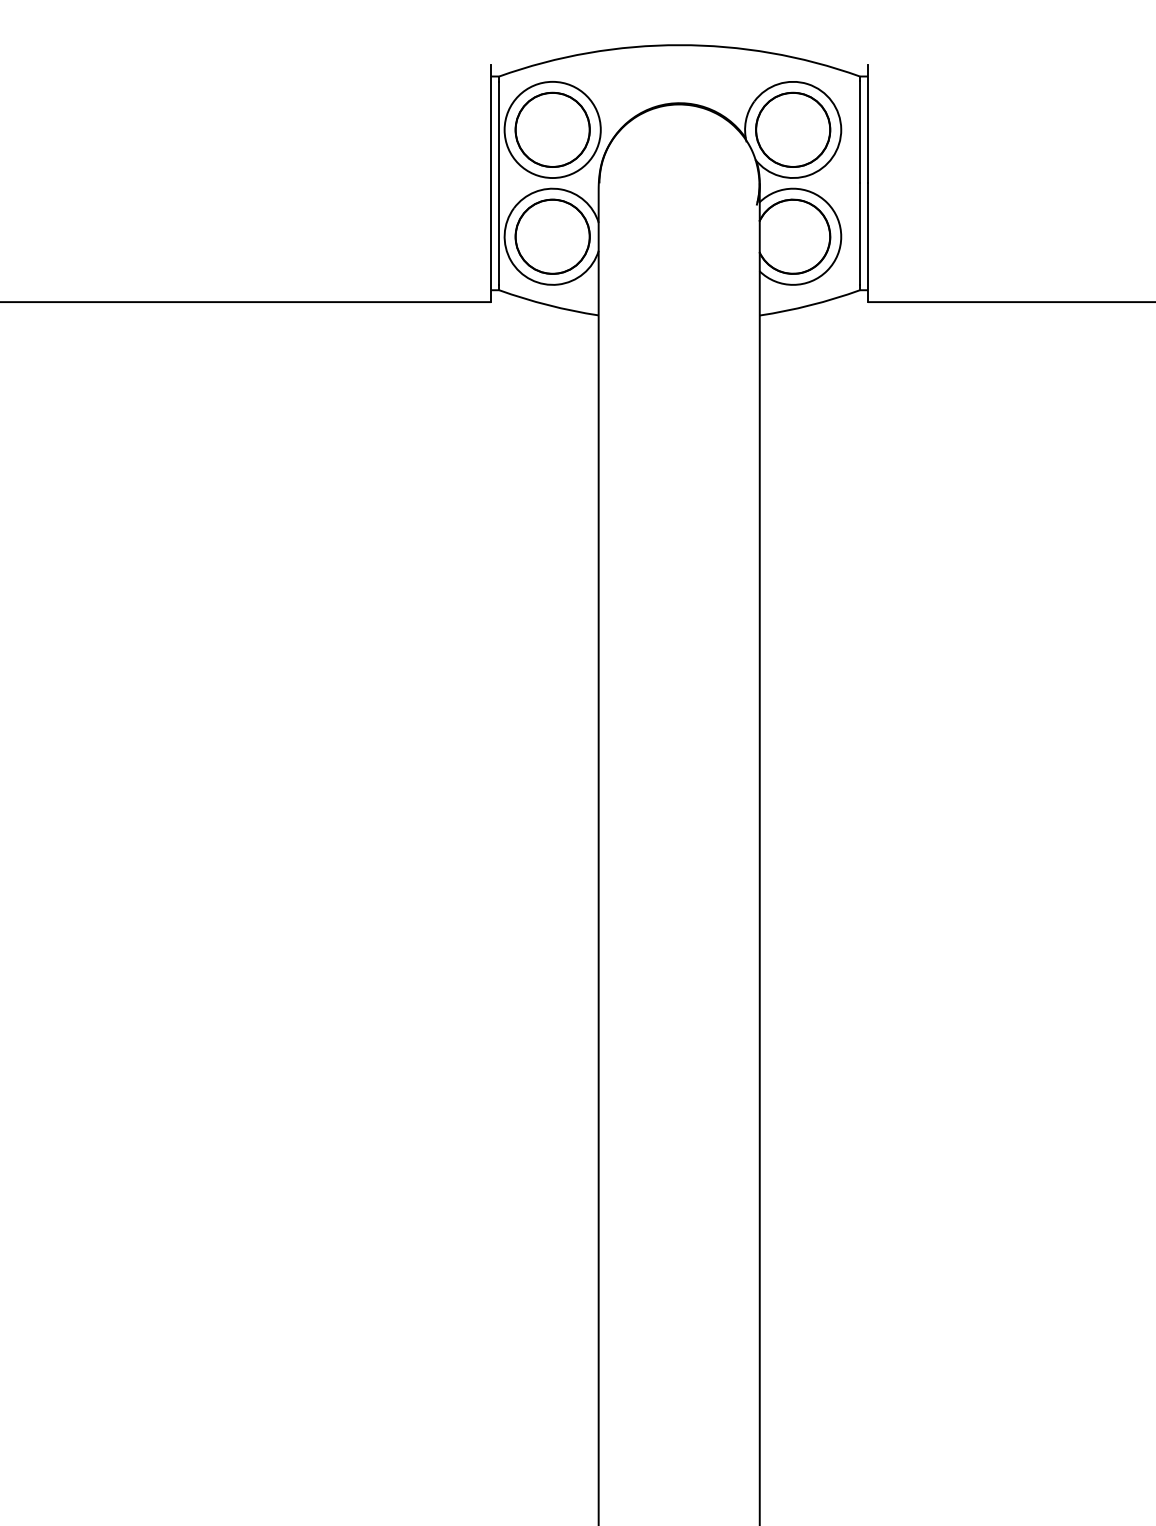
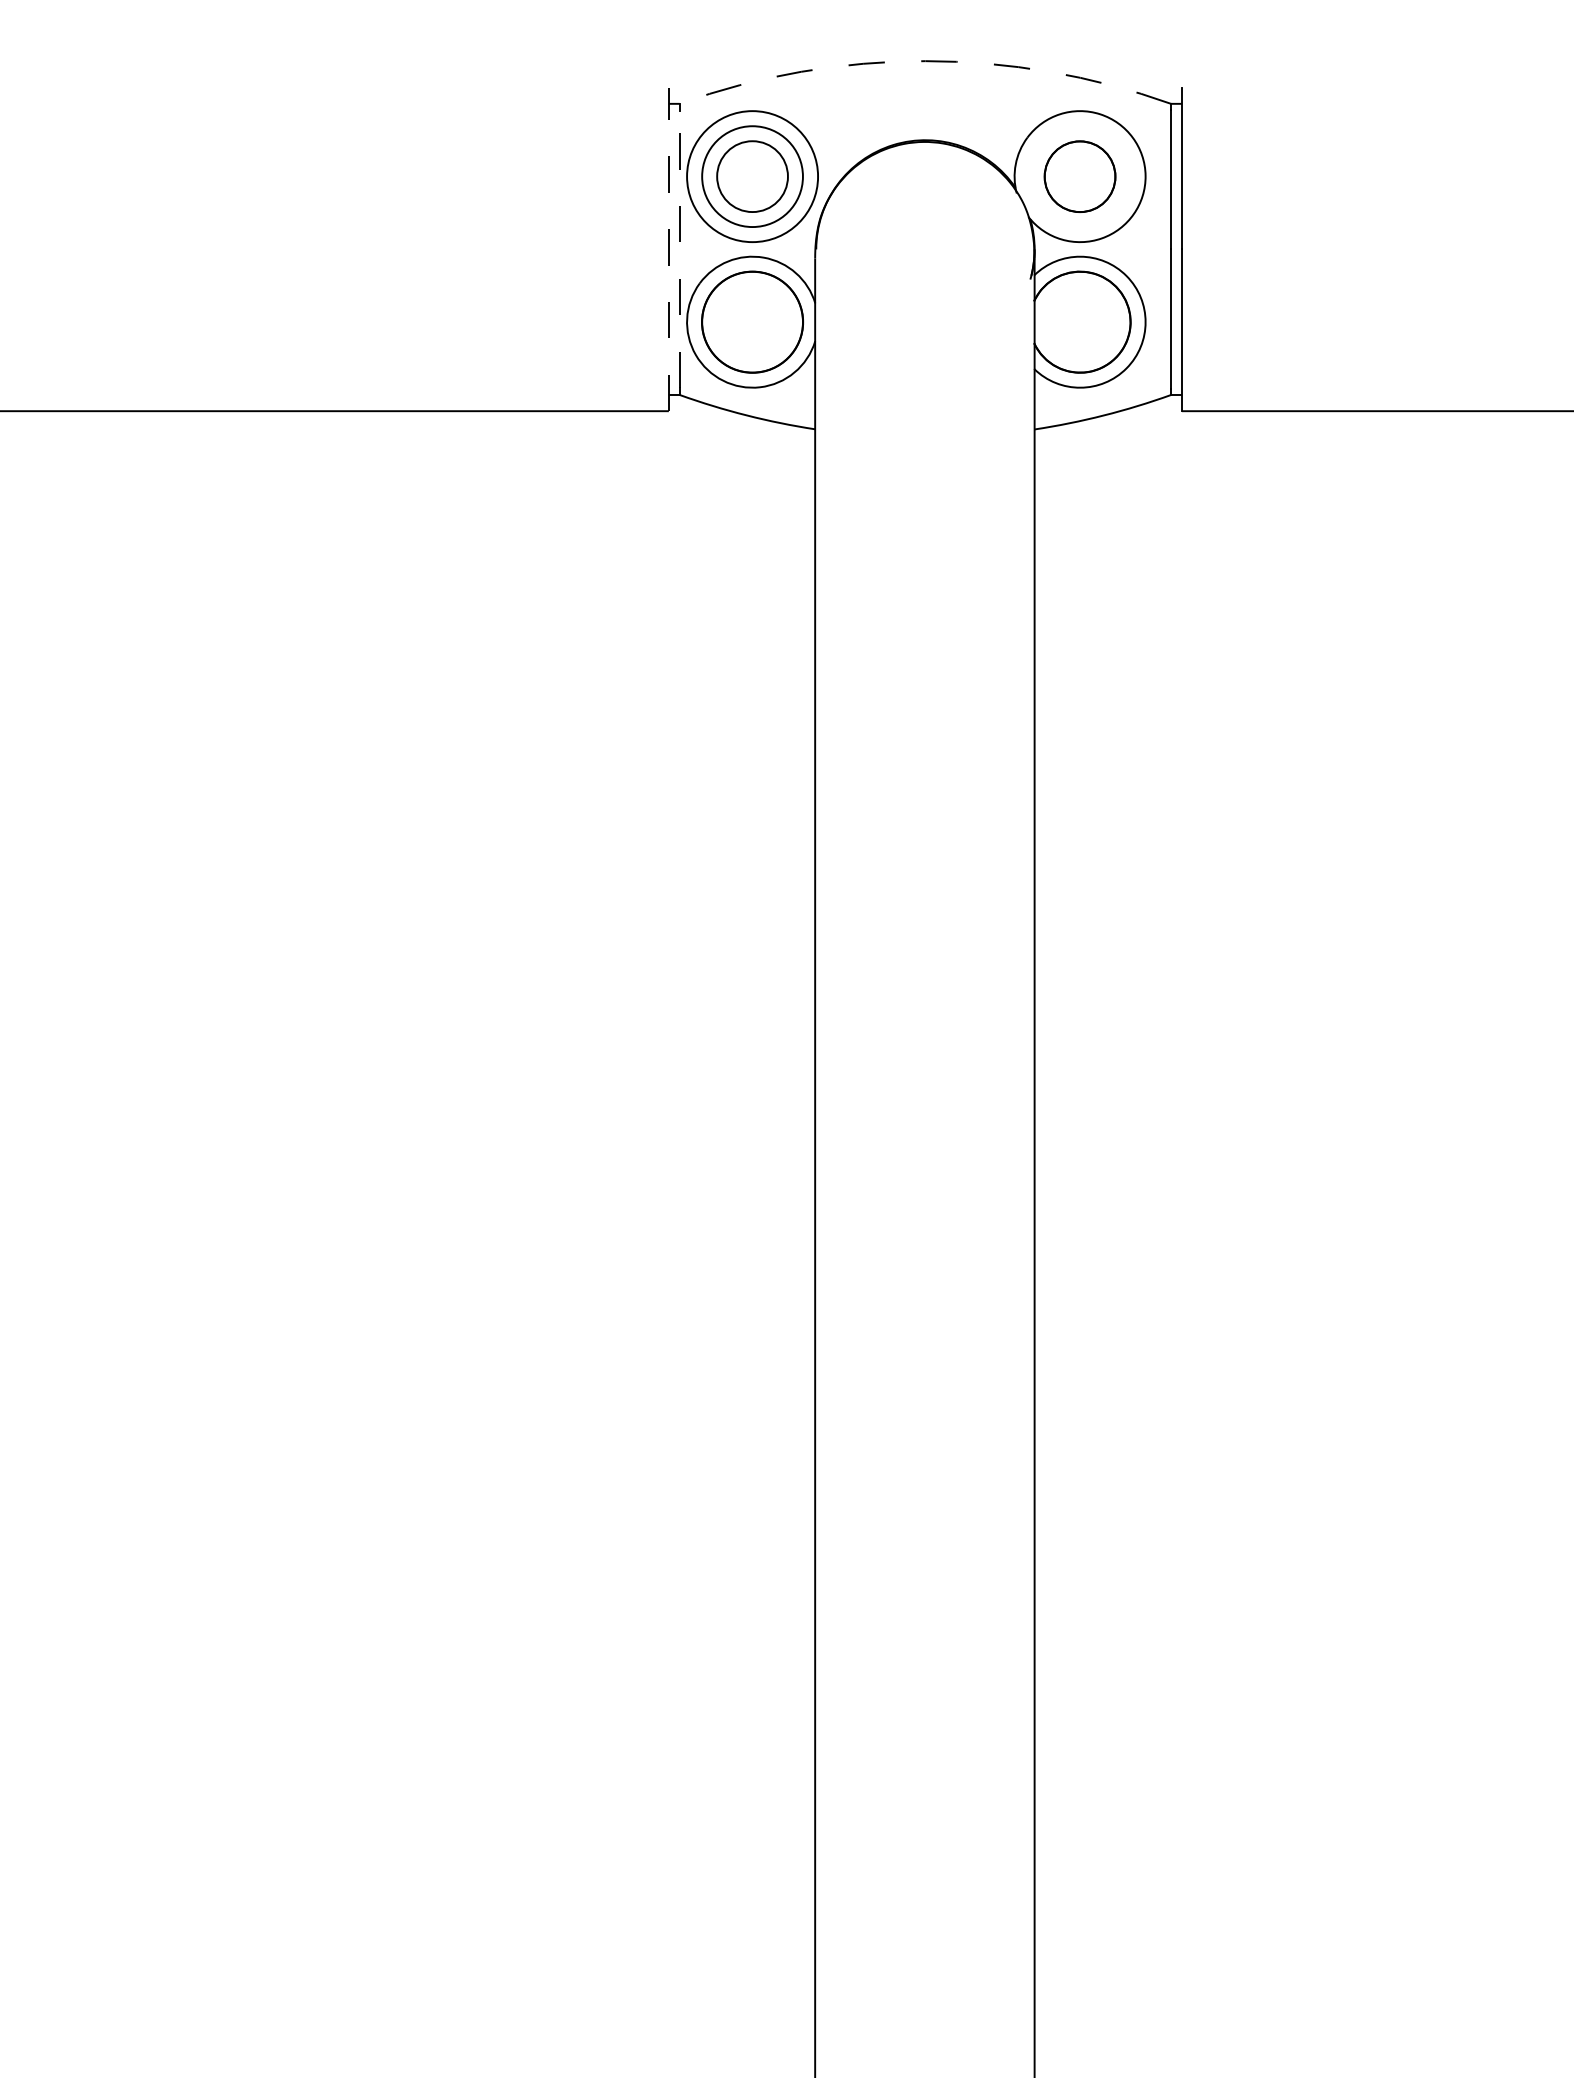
arc: (679, 45) -> (925, 61), solid -> dashed
circle: (552, 129) -> (752, 176), size x0.7
circle: (792, 129) -> (1079, 176), size x0.7
line: (491, 183) -> (668, 249), solid -> dashed
line: (499, 183) -> (679, 249), solid -> dashed

